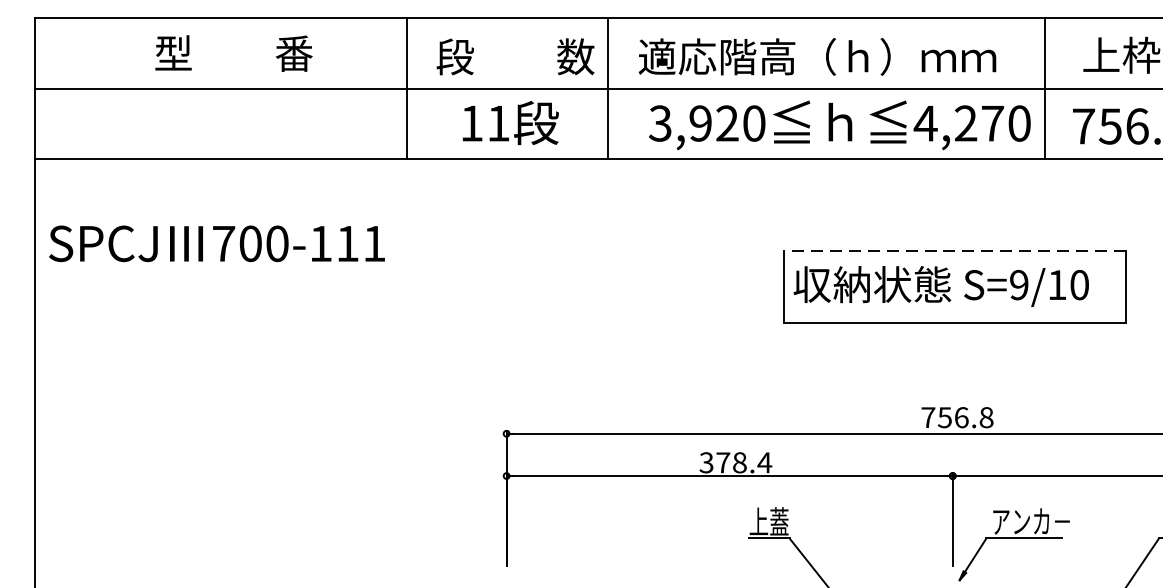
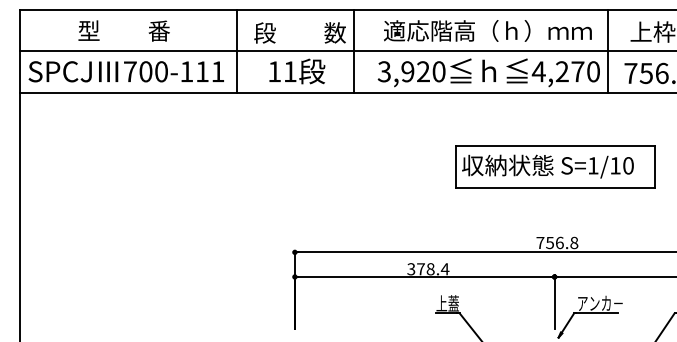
text: (232, 52) -> (123, 30), moved
text: (816, 56) -> (487, 30), moved
text: (215, 243) -> (125, 71), moved
line: (954, 251) -> (555, 146), dashed -> solid
text: (1019, 284) -> (593, 165), S=9/10 -> S=1/10

